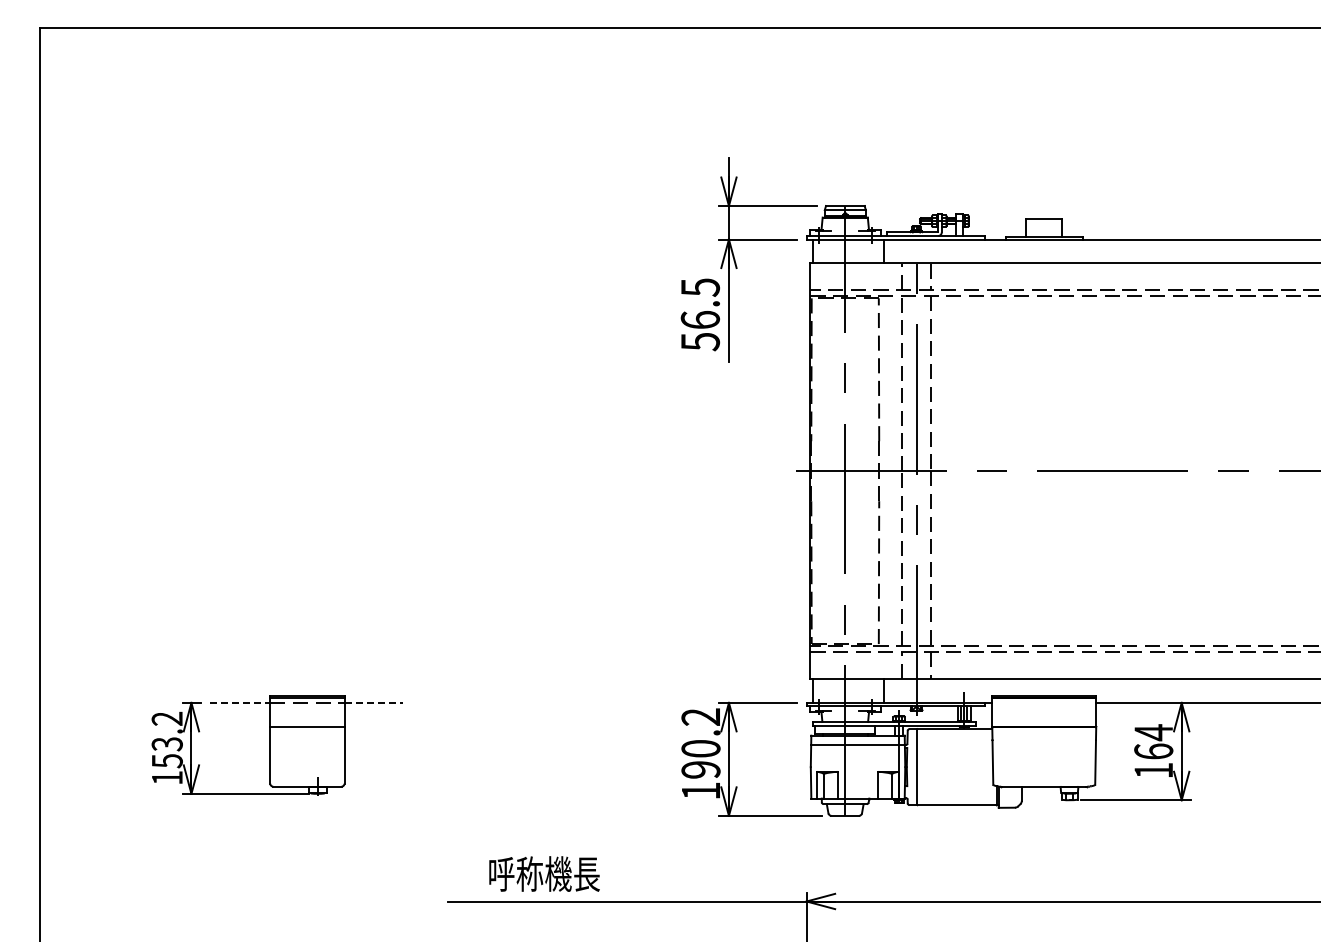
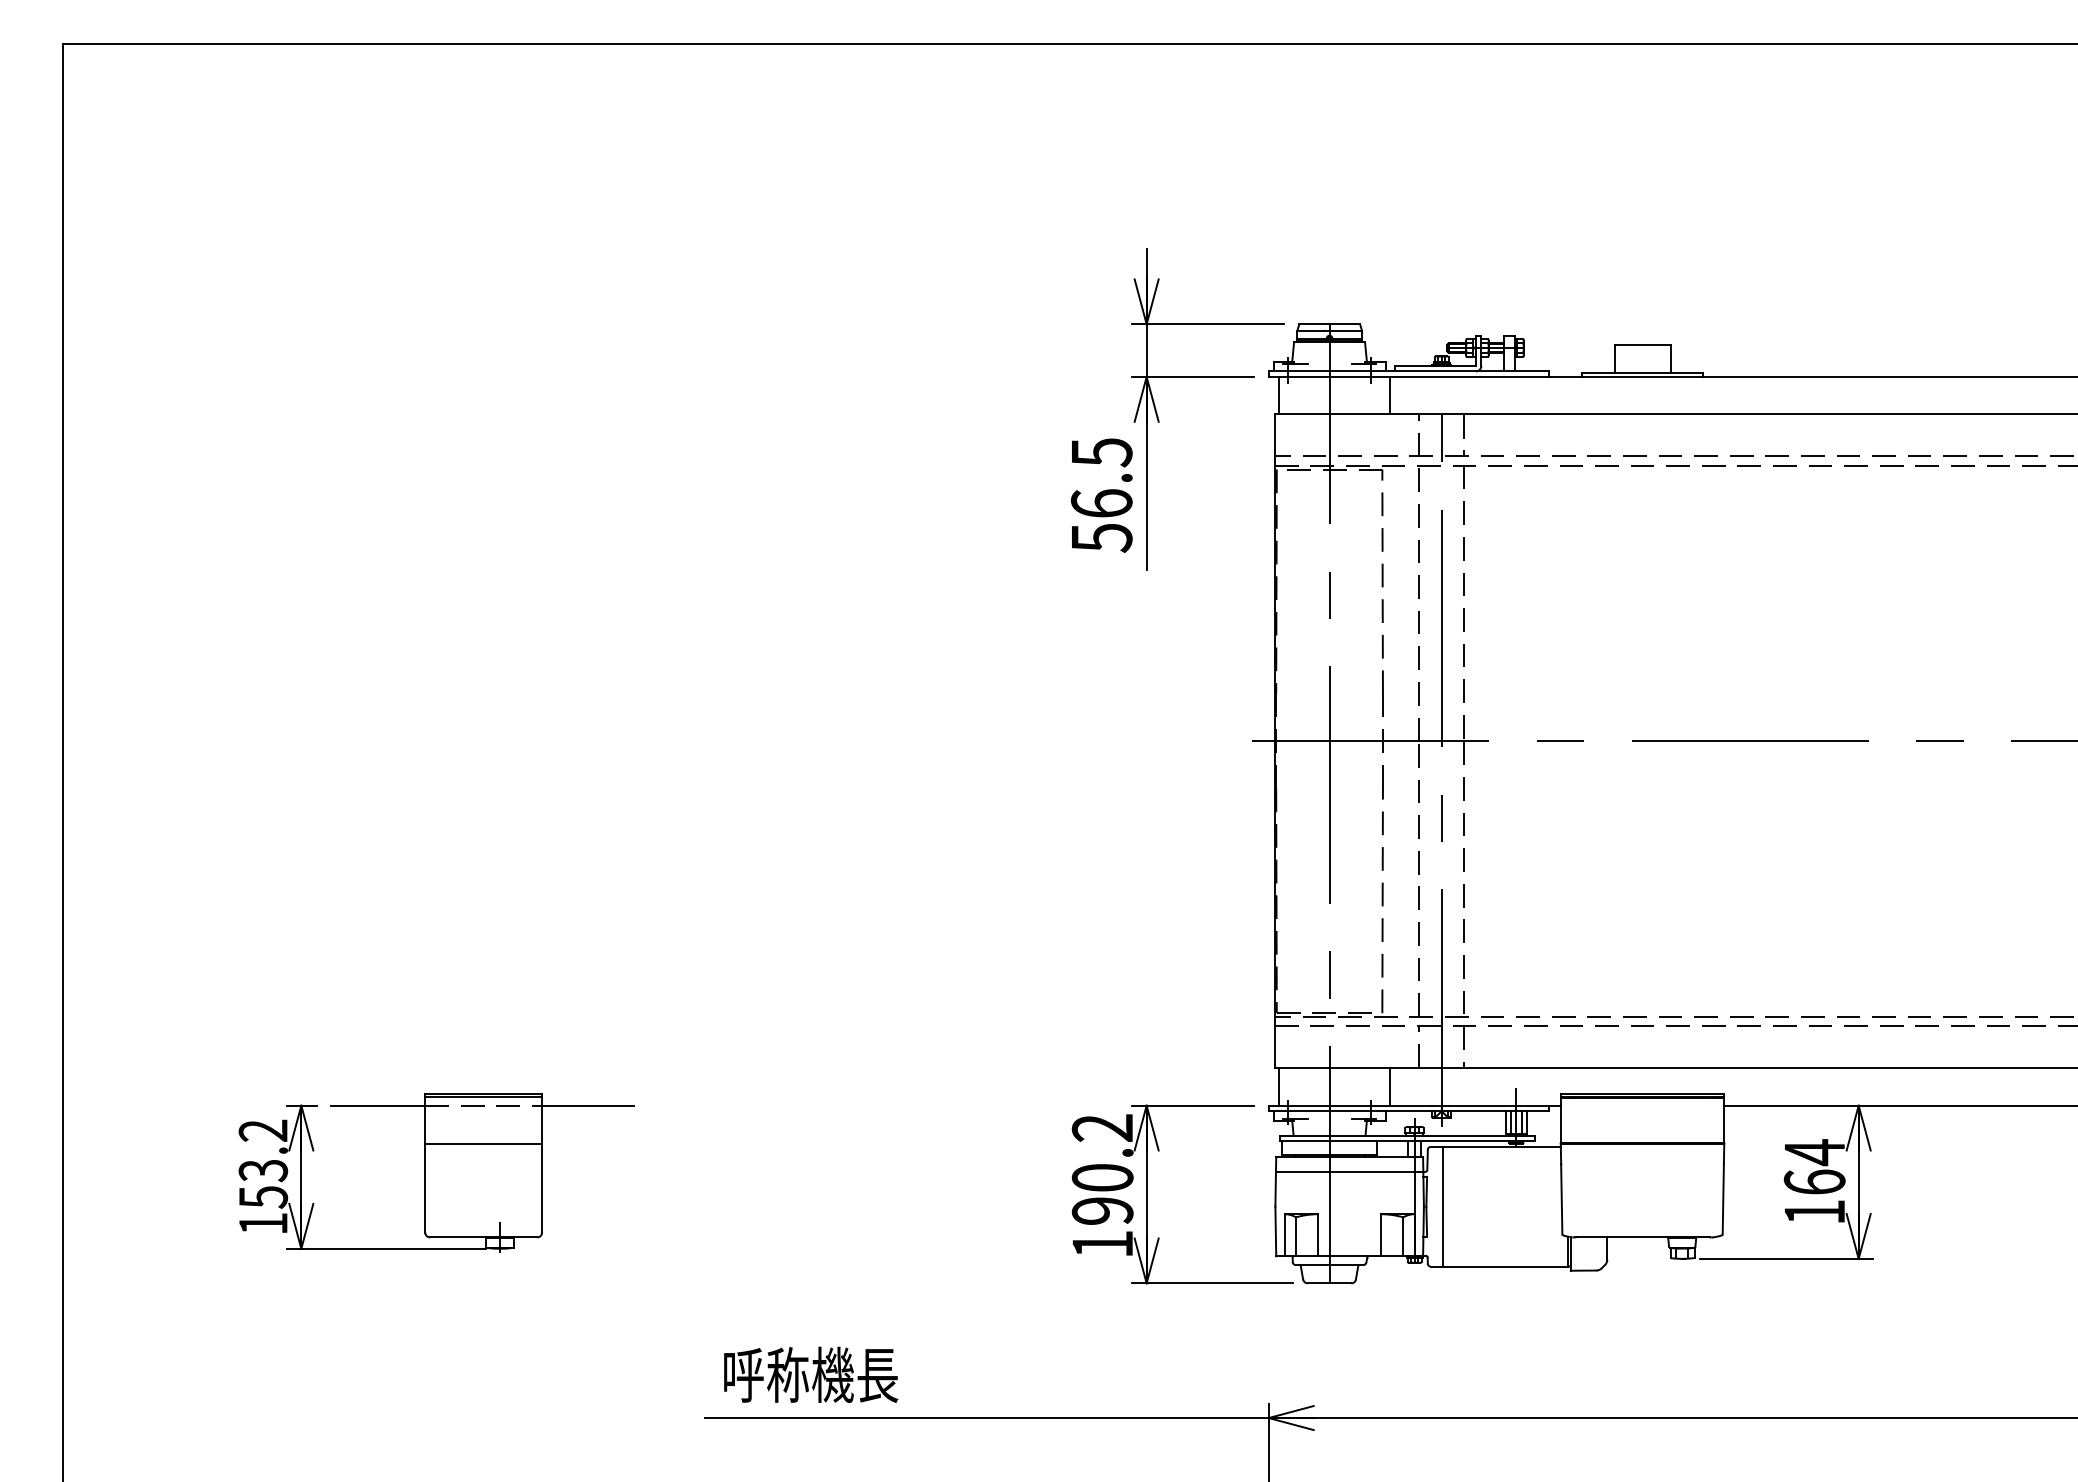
line: (240, 702) -> (378, 1105), dashed -> solid
line: (374, 702) -> (589, 1105), dashed -> solid
text: (544, 873) -> (810, 1374), moved

